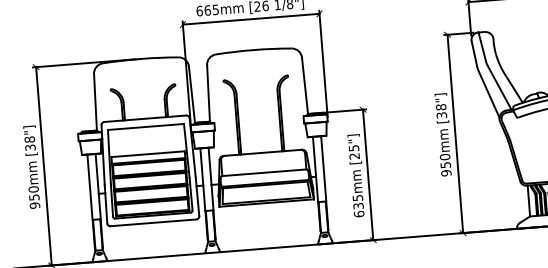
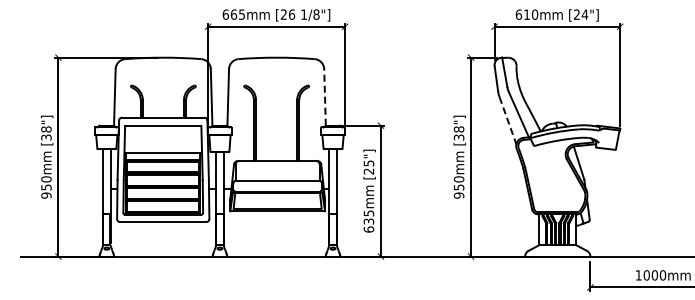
line: (305, 84) -> (325, 96), solid -> dashed
line: (489, 95) -> (508, 121), solid -> dashed

